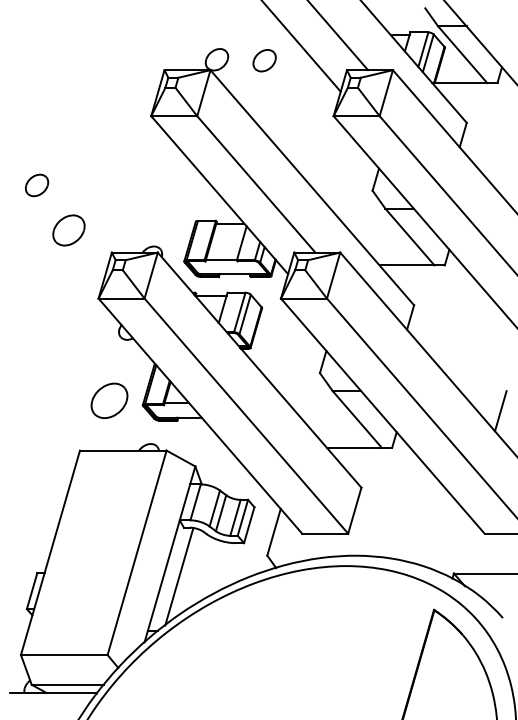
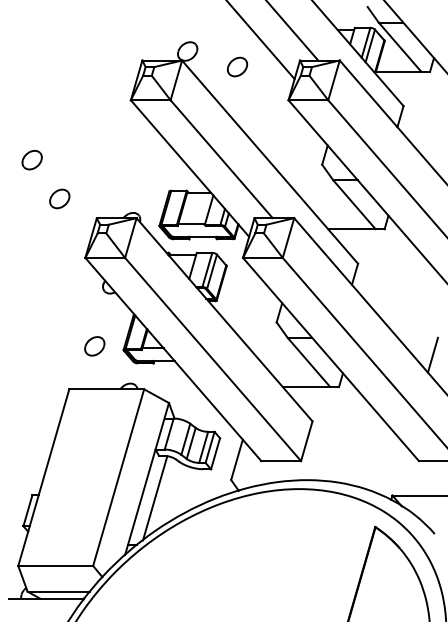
part: (264, 60) -> (237, 66), moved
part: (68, 229) -> (59, 198), size x0.71
part: (109, 400) -> (94, 346), size x0.62

